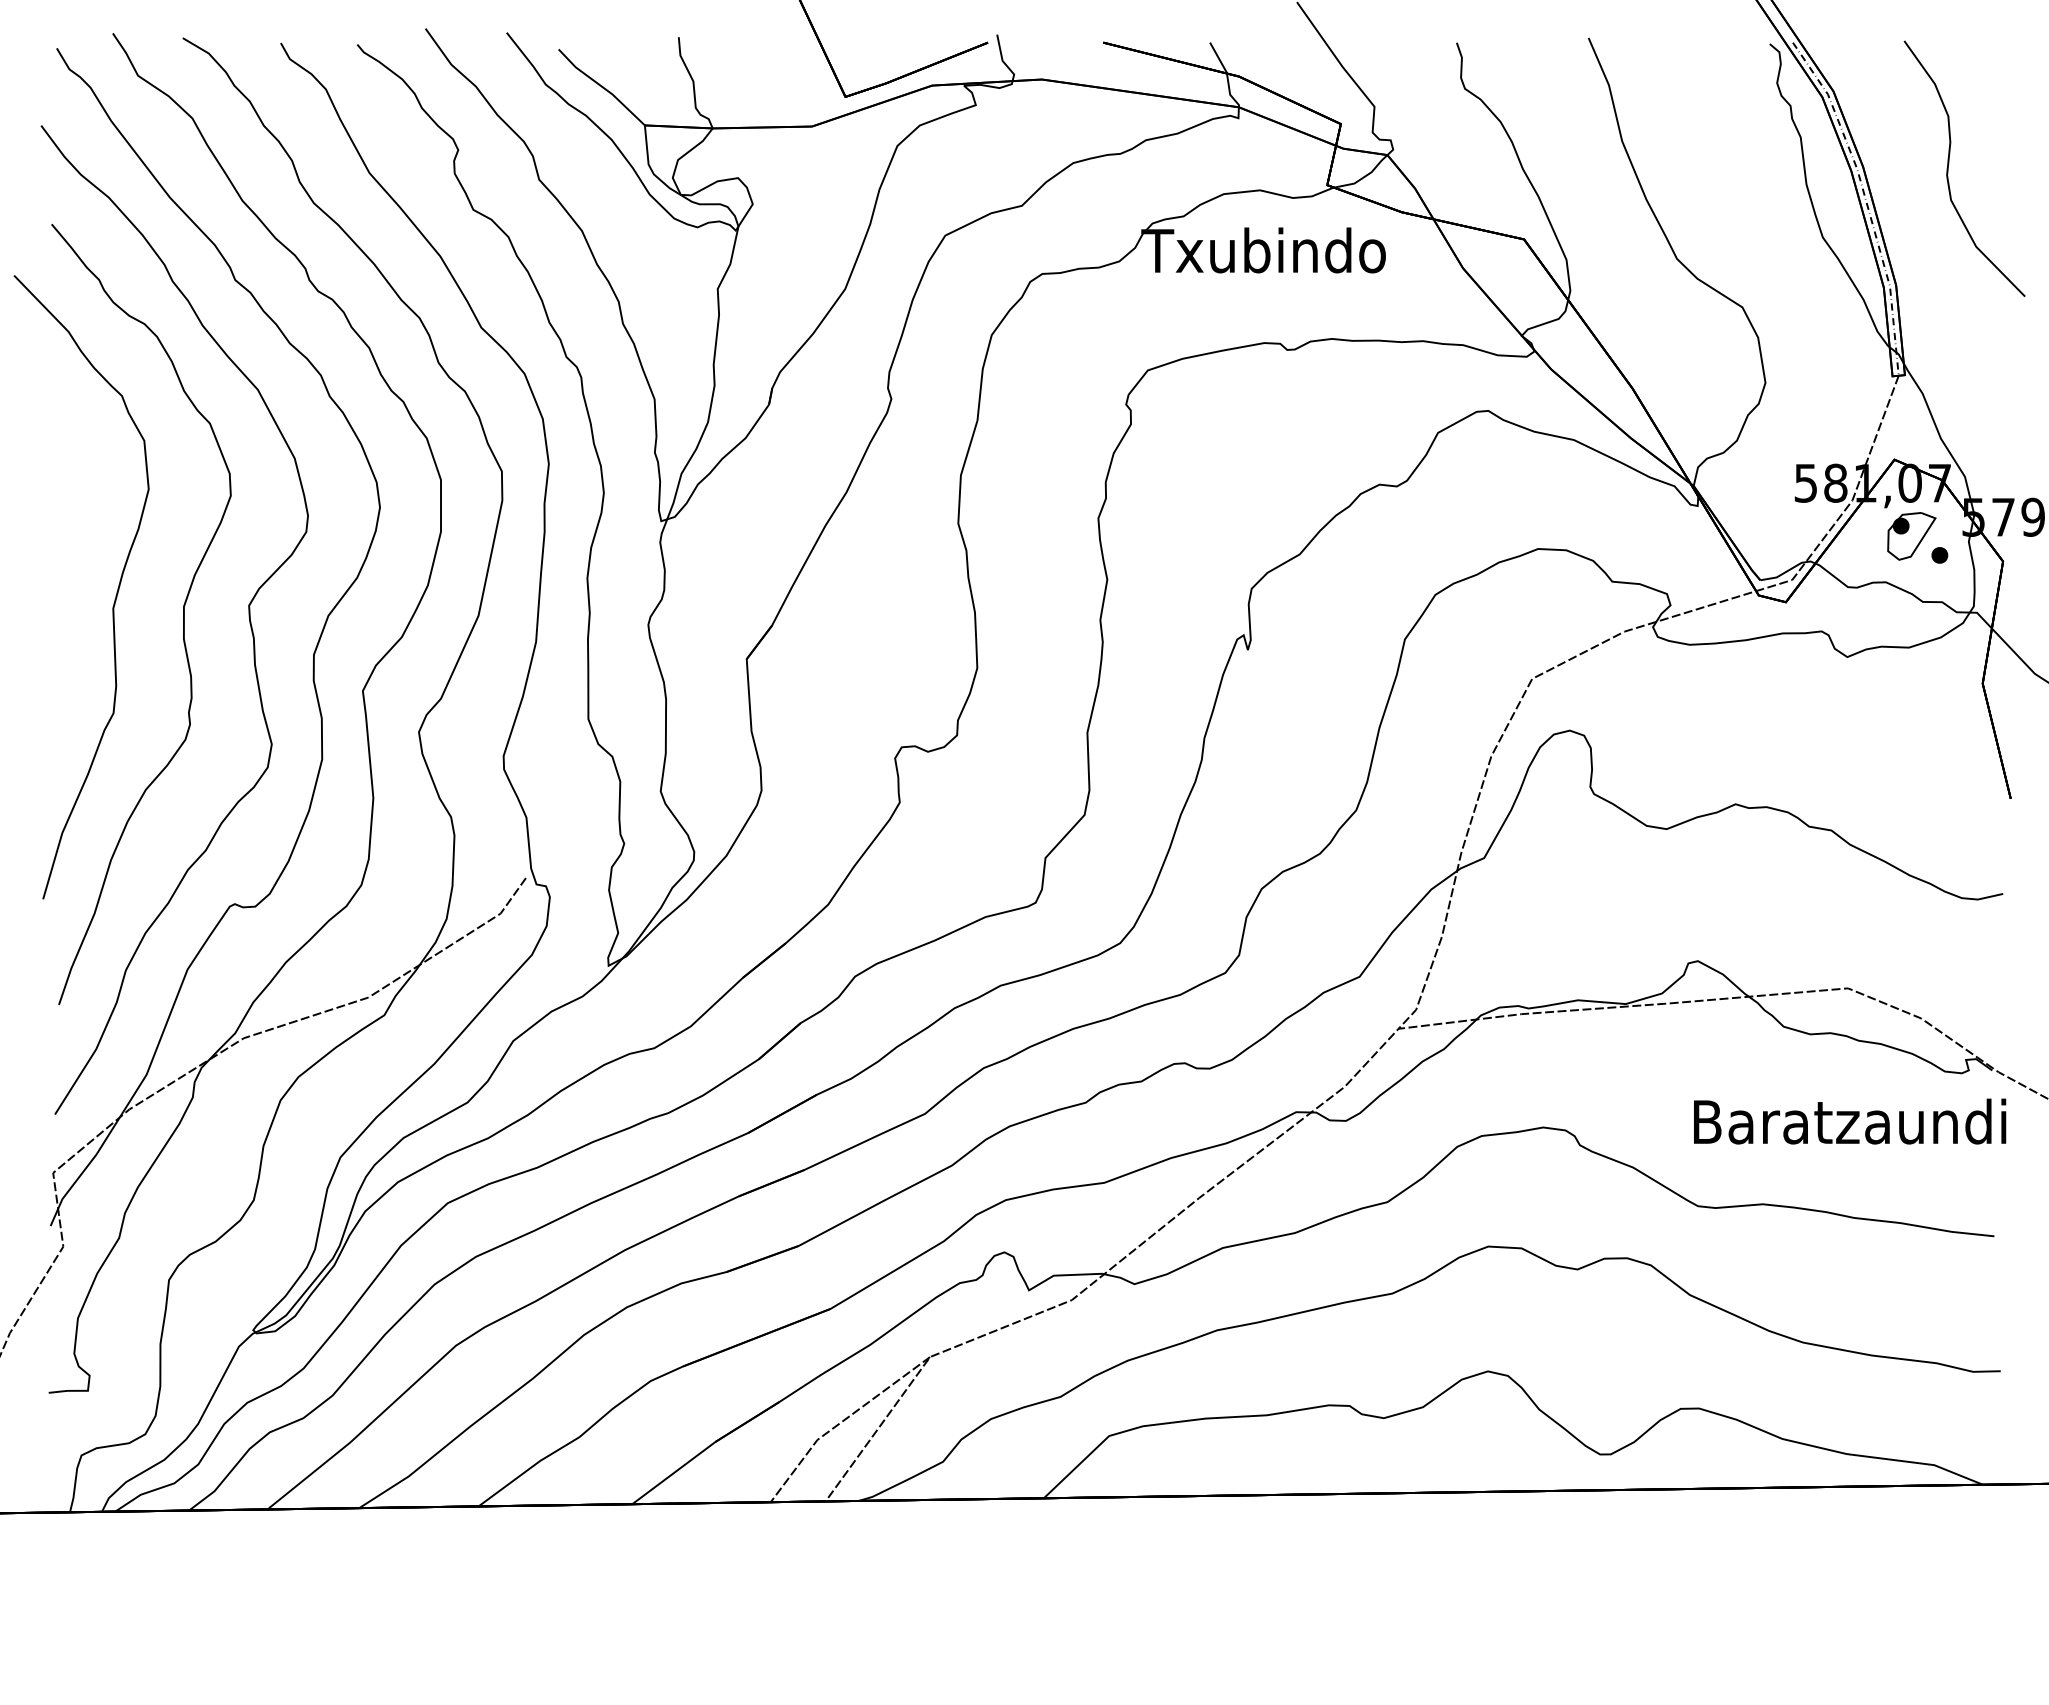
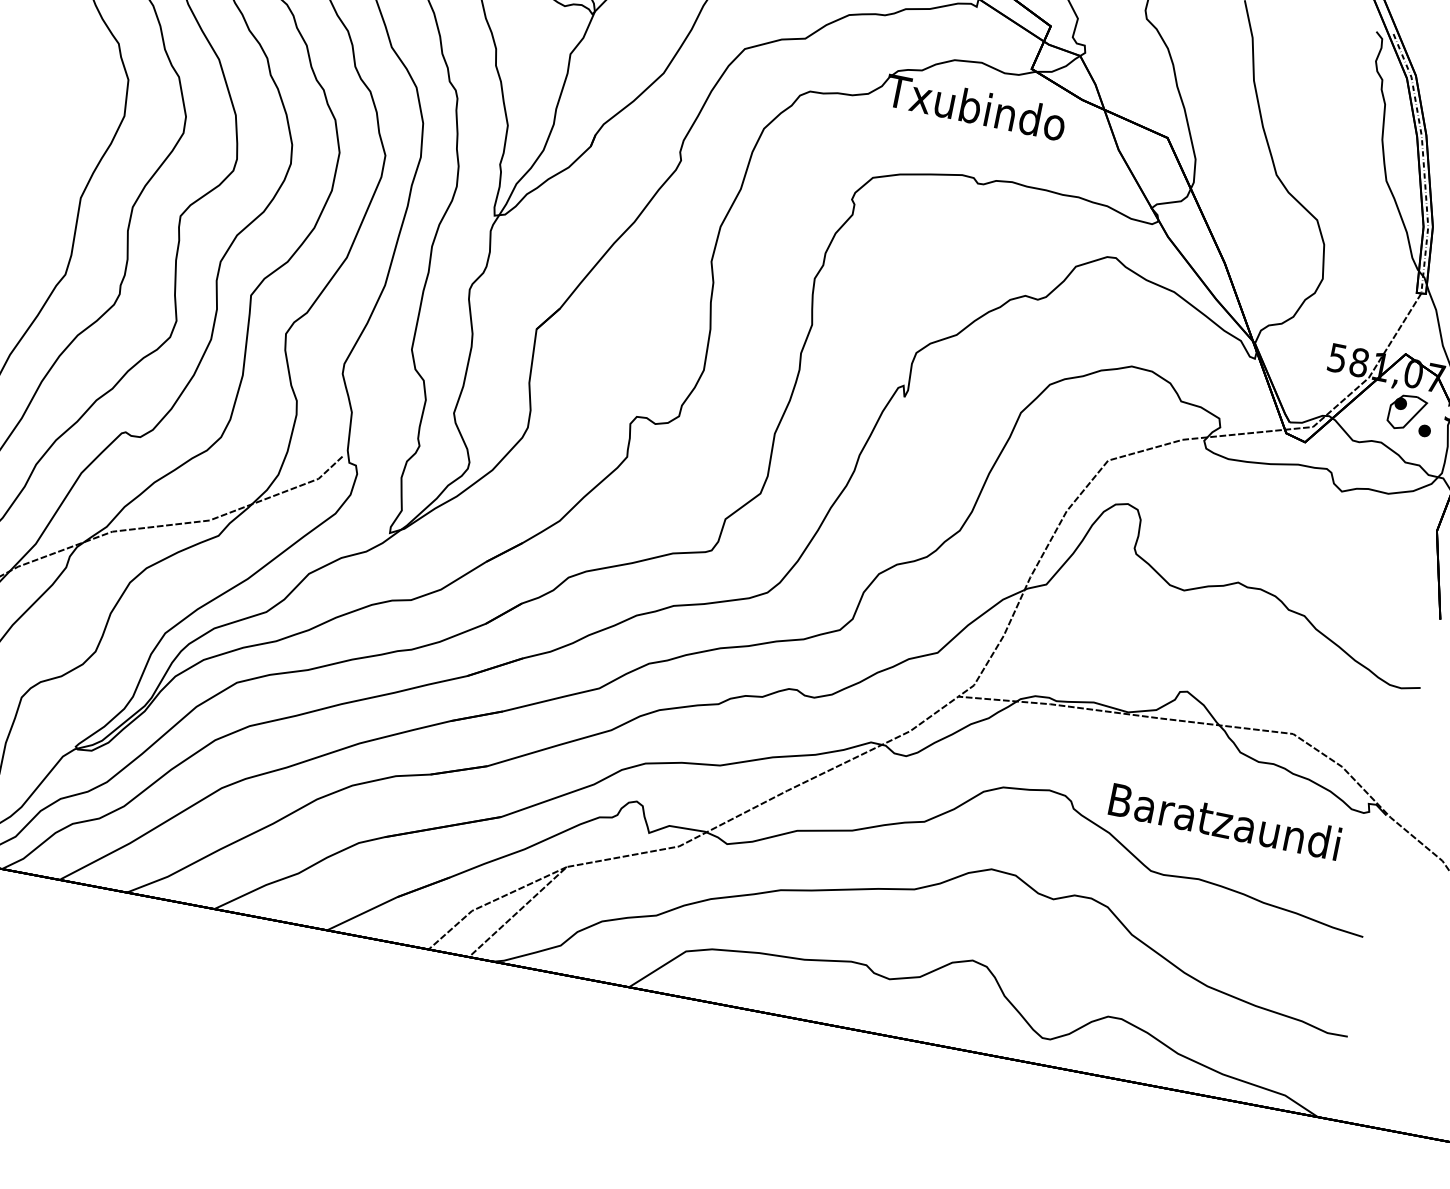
text: (1850, 1121) -> (1225, 821), moved

